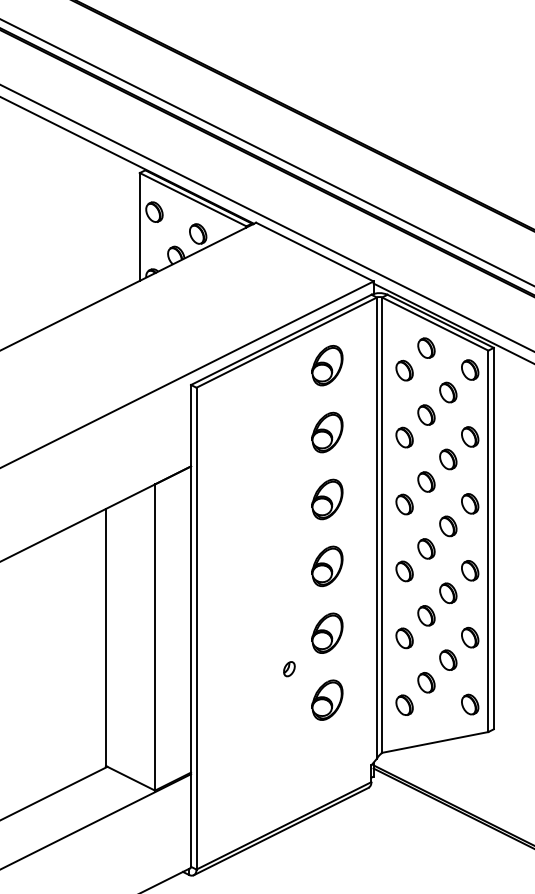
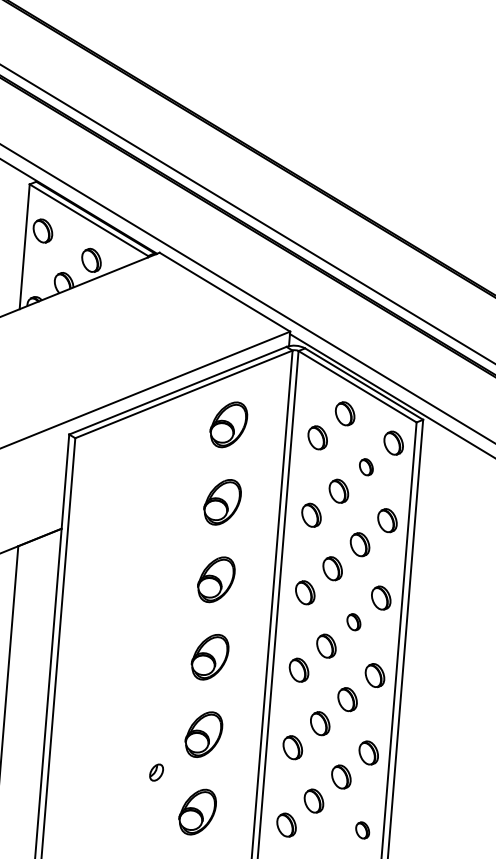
part: (448, 392) -> (366, 467), size x0.7
part: (448, 526) -> (354, 622), size x0.7
part: (470, 704) -> (362, 830), size x0.7

